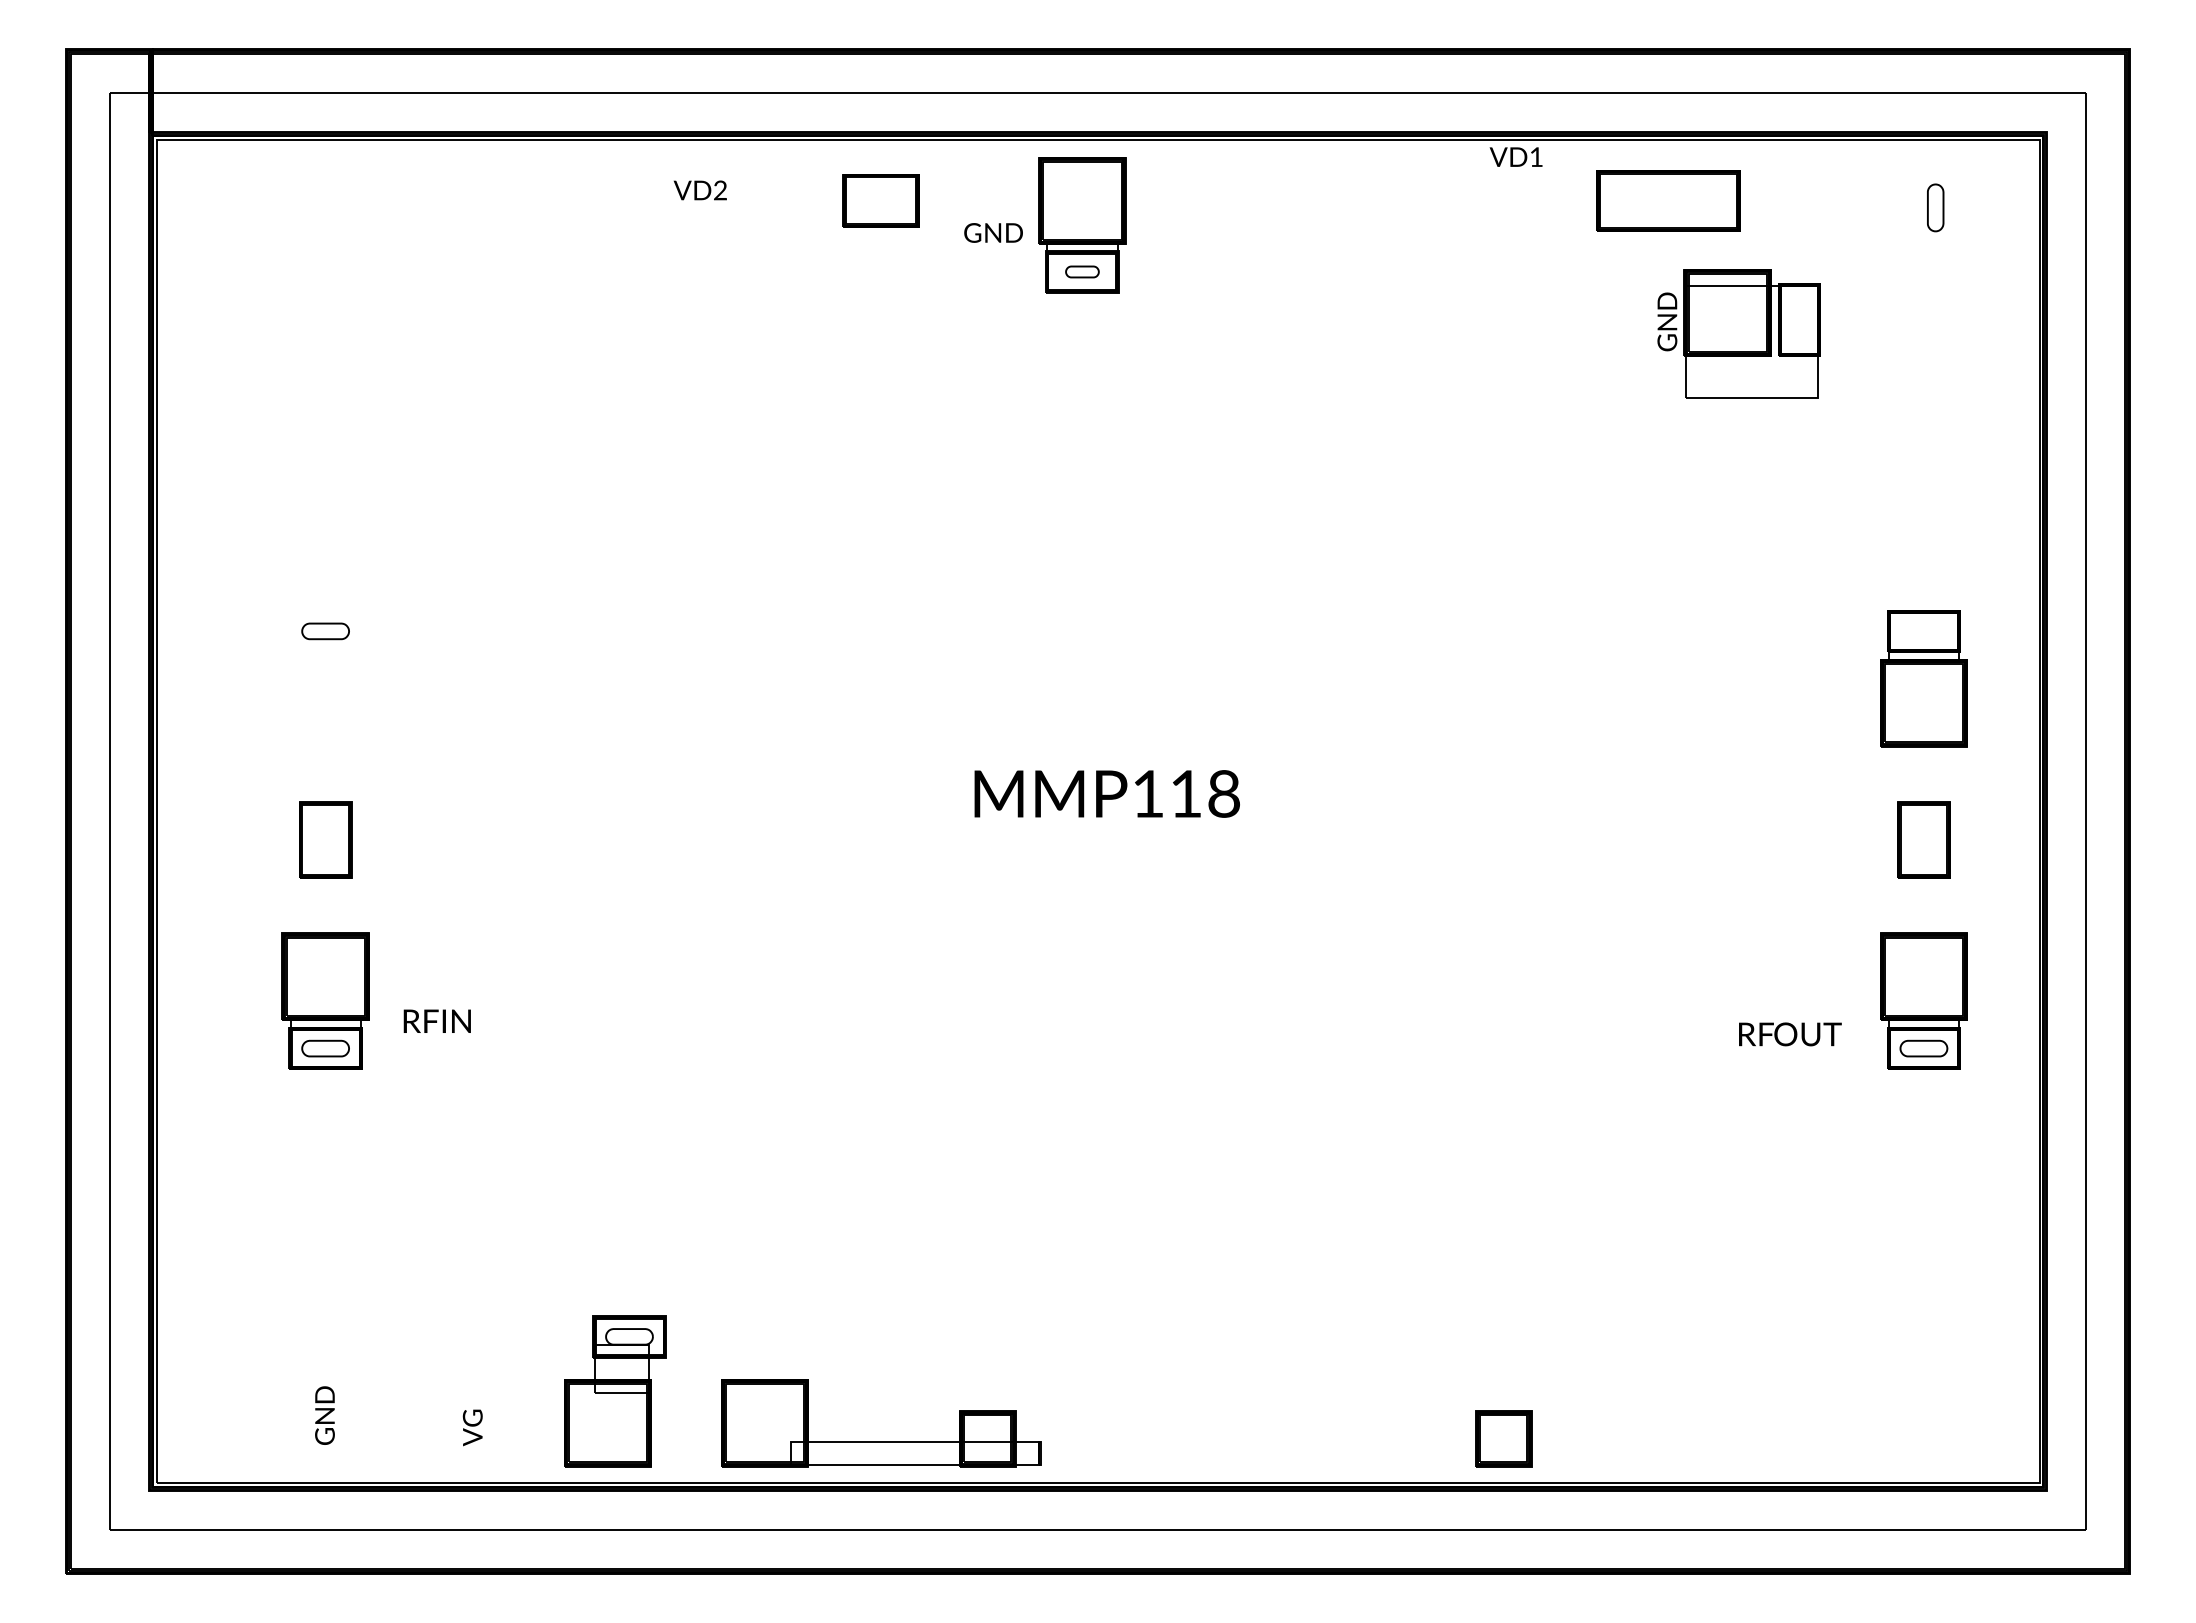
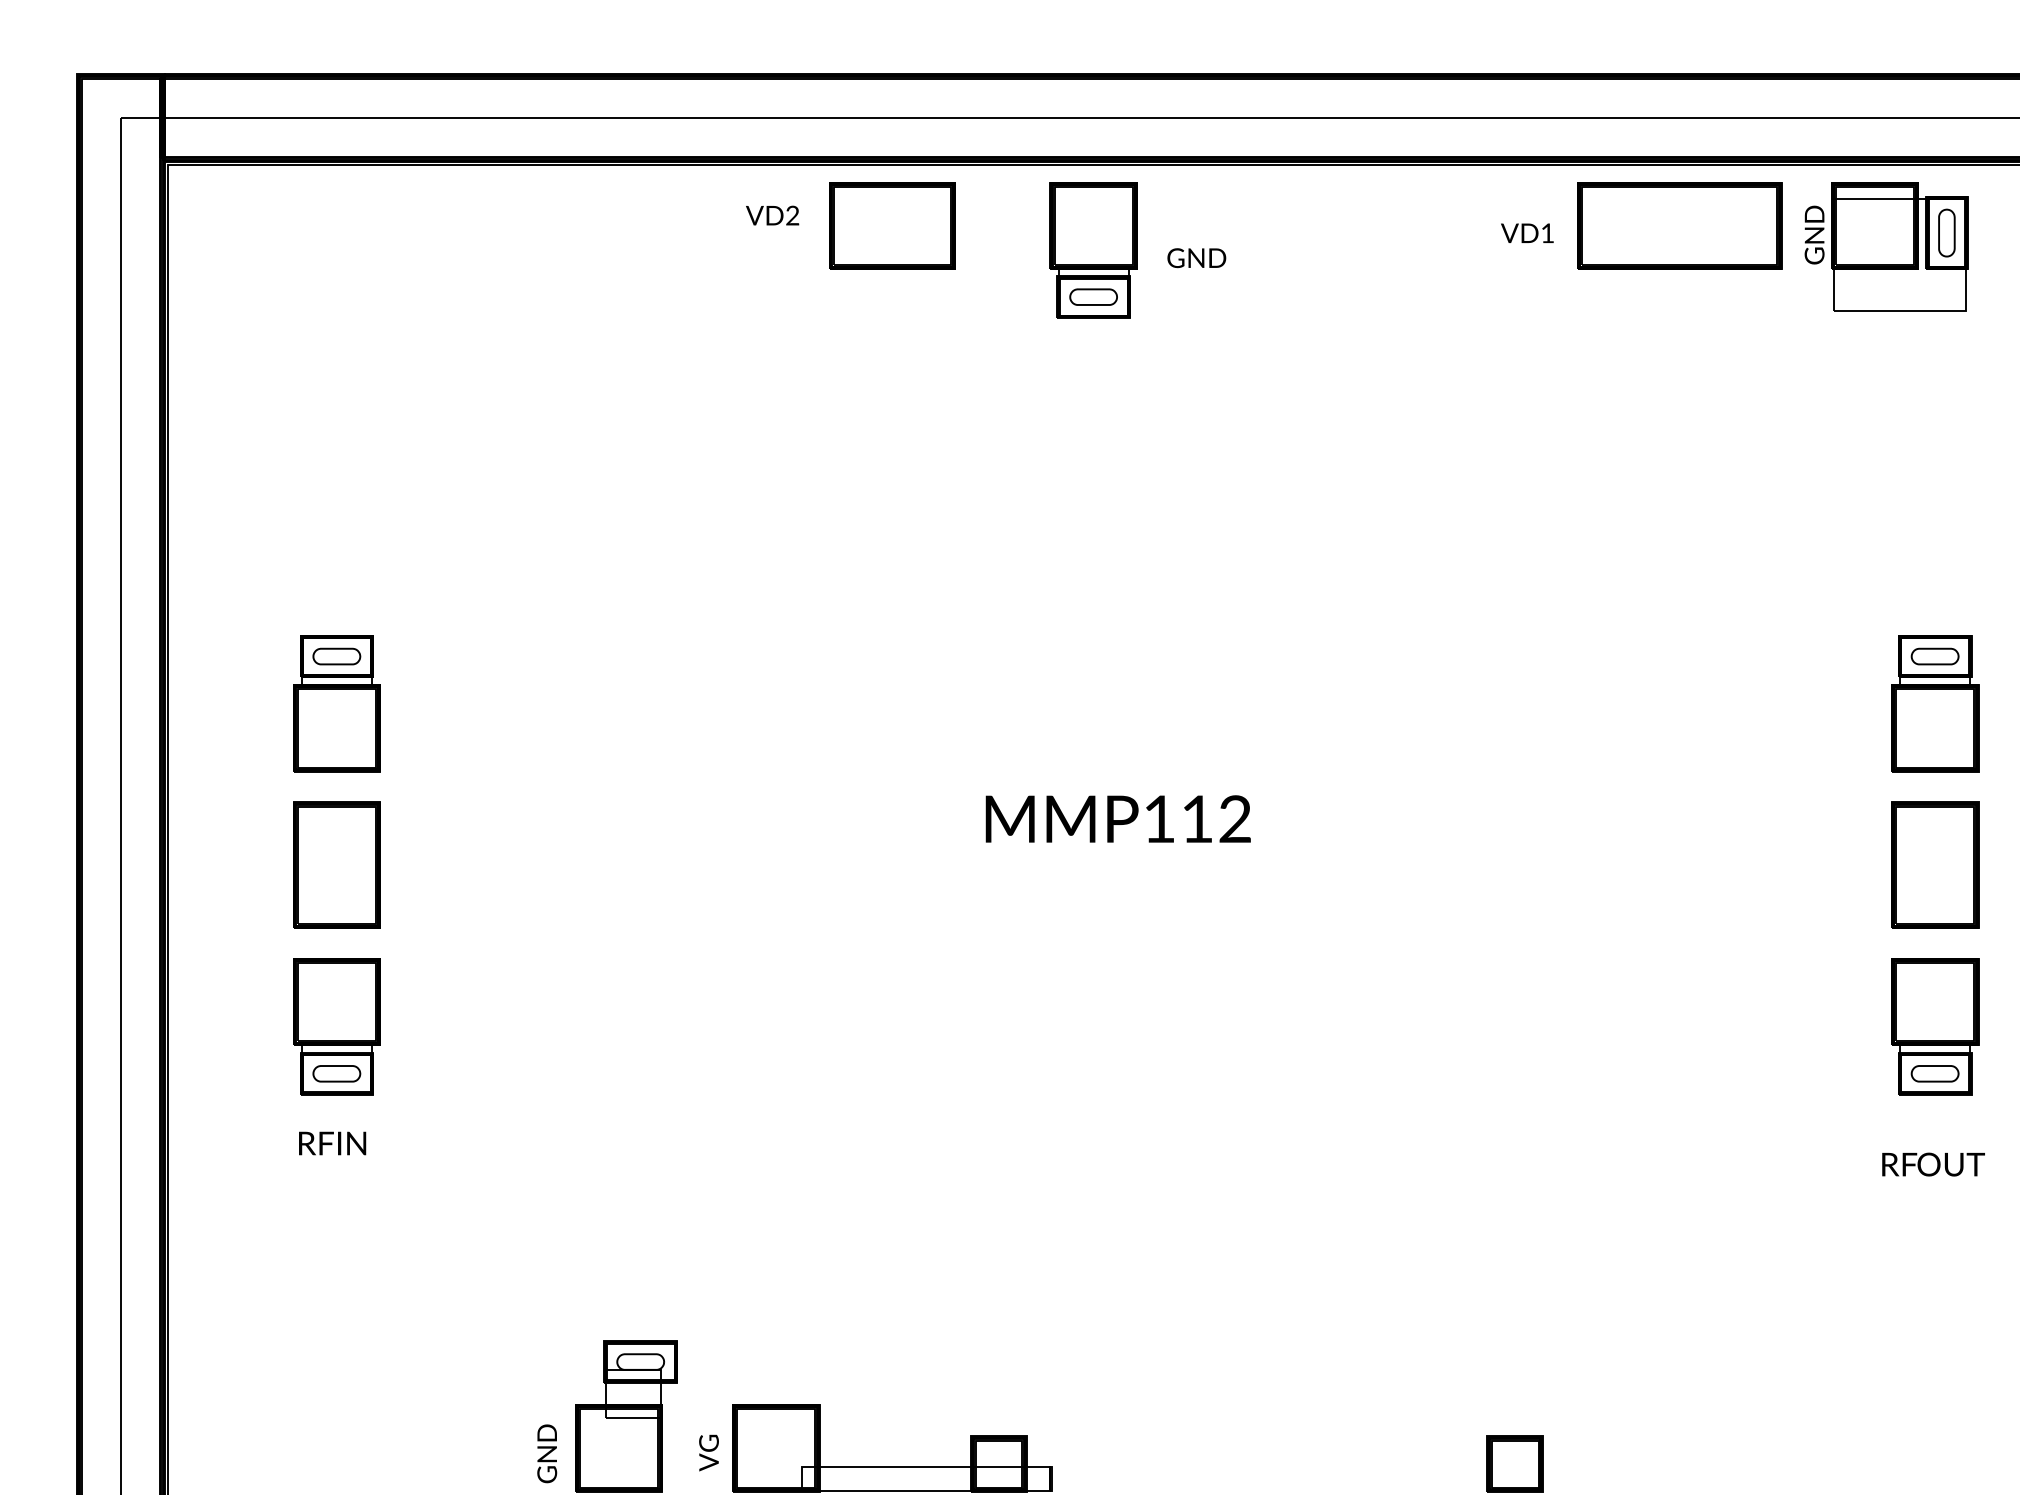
text: (1515, 156) -> (1526, 232), moved
text: (699, 190) -> (771, 215), moved
part: (880, 200) -> (891, 225), size x1.67
part: (1668, 200) -> (1679, 225), size x1.43
text: (993, 232) -> (1196, 257), moved
part: (1082, 271) -> (1093, 296), size x1.43
part: (1738, 333) -> (1885, 246), moved
part: (1923, 631) -> (1934, 656), added
part: (325, 678) -> (336, 703), added
text: (1223, 793) -> (1234, 818), MMP118 -> MMP112
part: (325, 839) -> (336, 864), size x1.67
part: (1923, 839) -> (1934, 864), size x1.67
text: (436, 1020) -> (331, 1142), moved
text: (1790, 1034) -> (1933, 1164), moved
text: (324, 1415) -> (546, 1453), moved
text: (472, 1427) -> (708, 1452), moved

